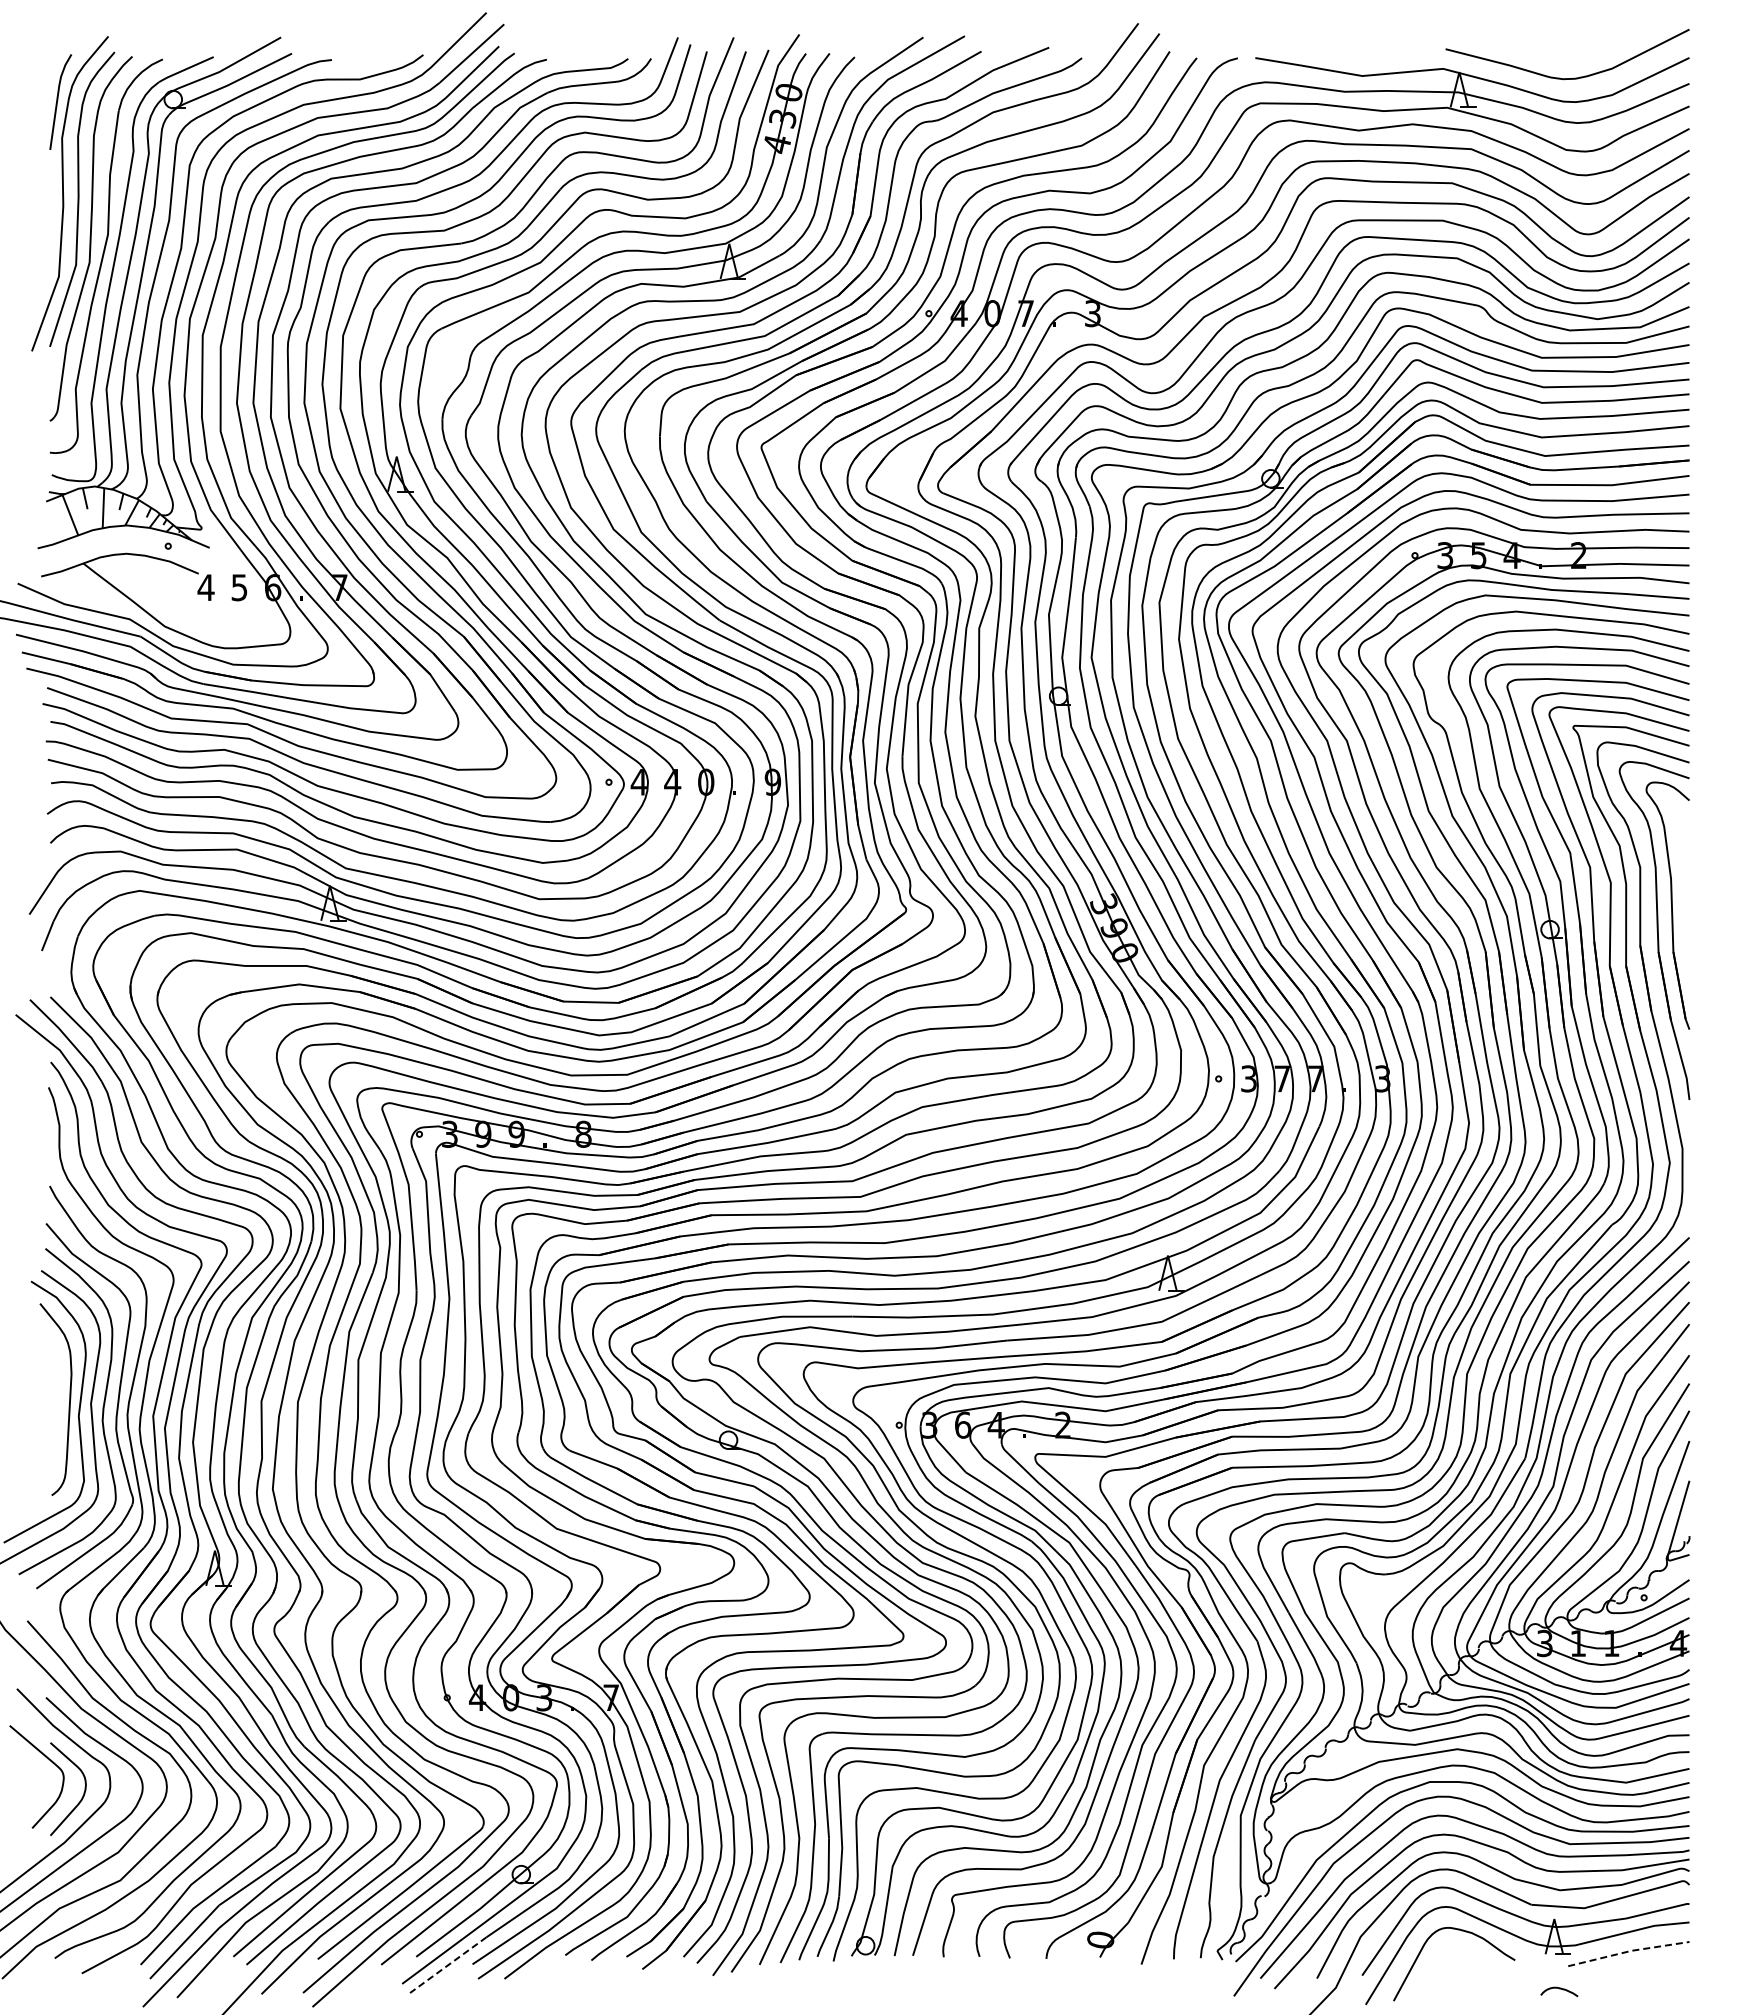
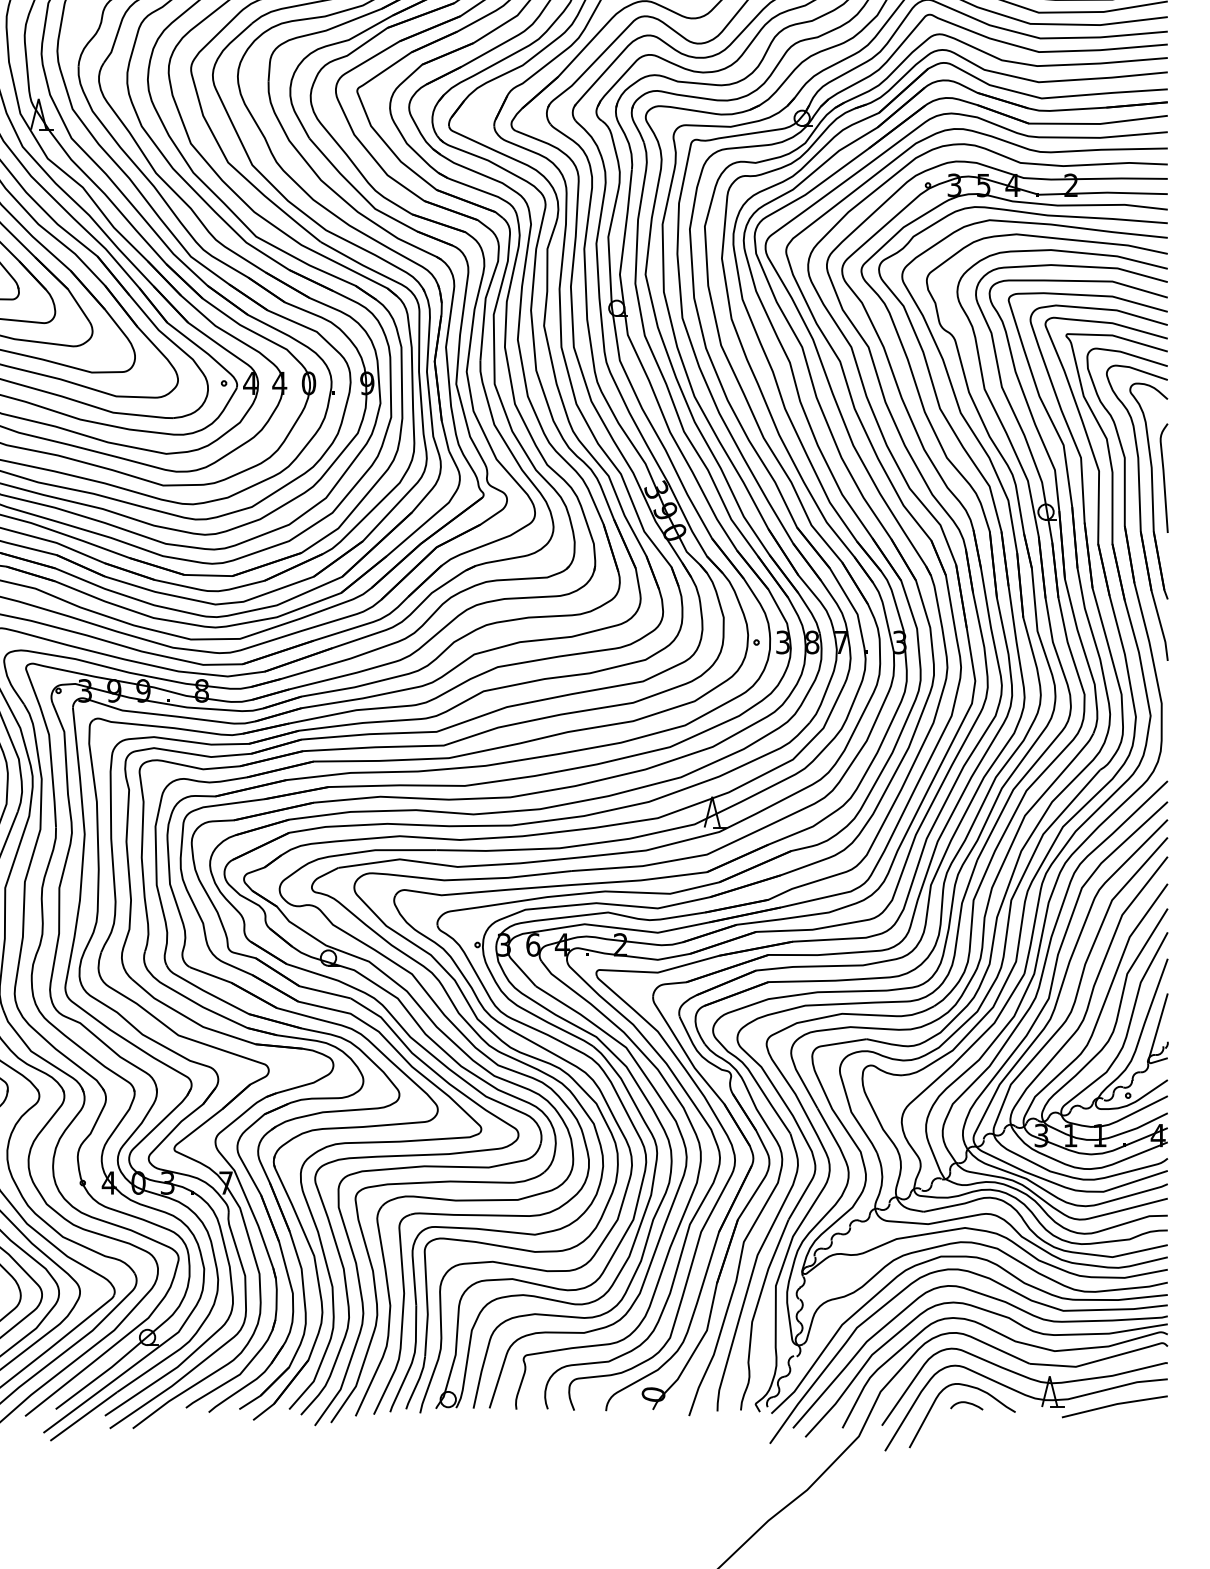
curve: (1685, 890) -> (1164, 477), added
text: (1282, 1078) -> (812, 642), 7 -> 8
line: (1628, 1951) -> (1114, 1404), dashed -> solid
line: (447, 1965) -> (83, 1416), dashed -> solid
curve: (1559, 1989) -> (966, 1403), moved

